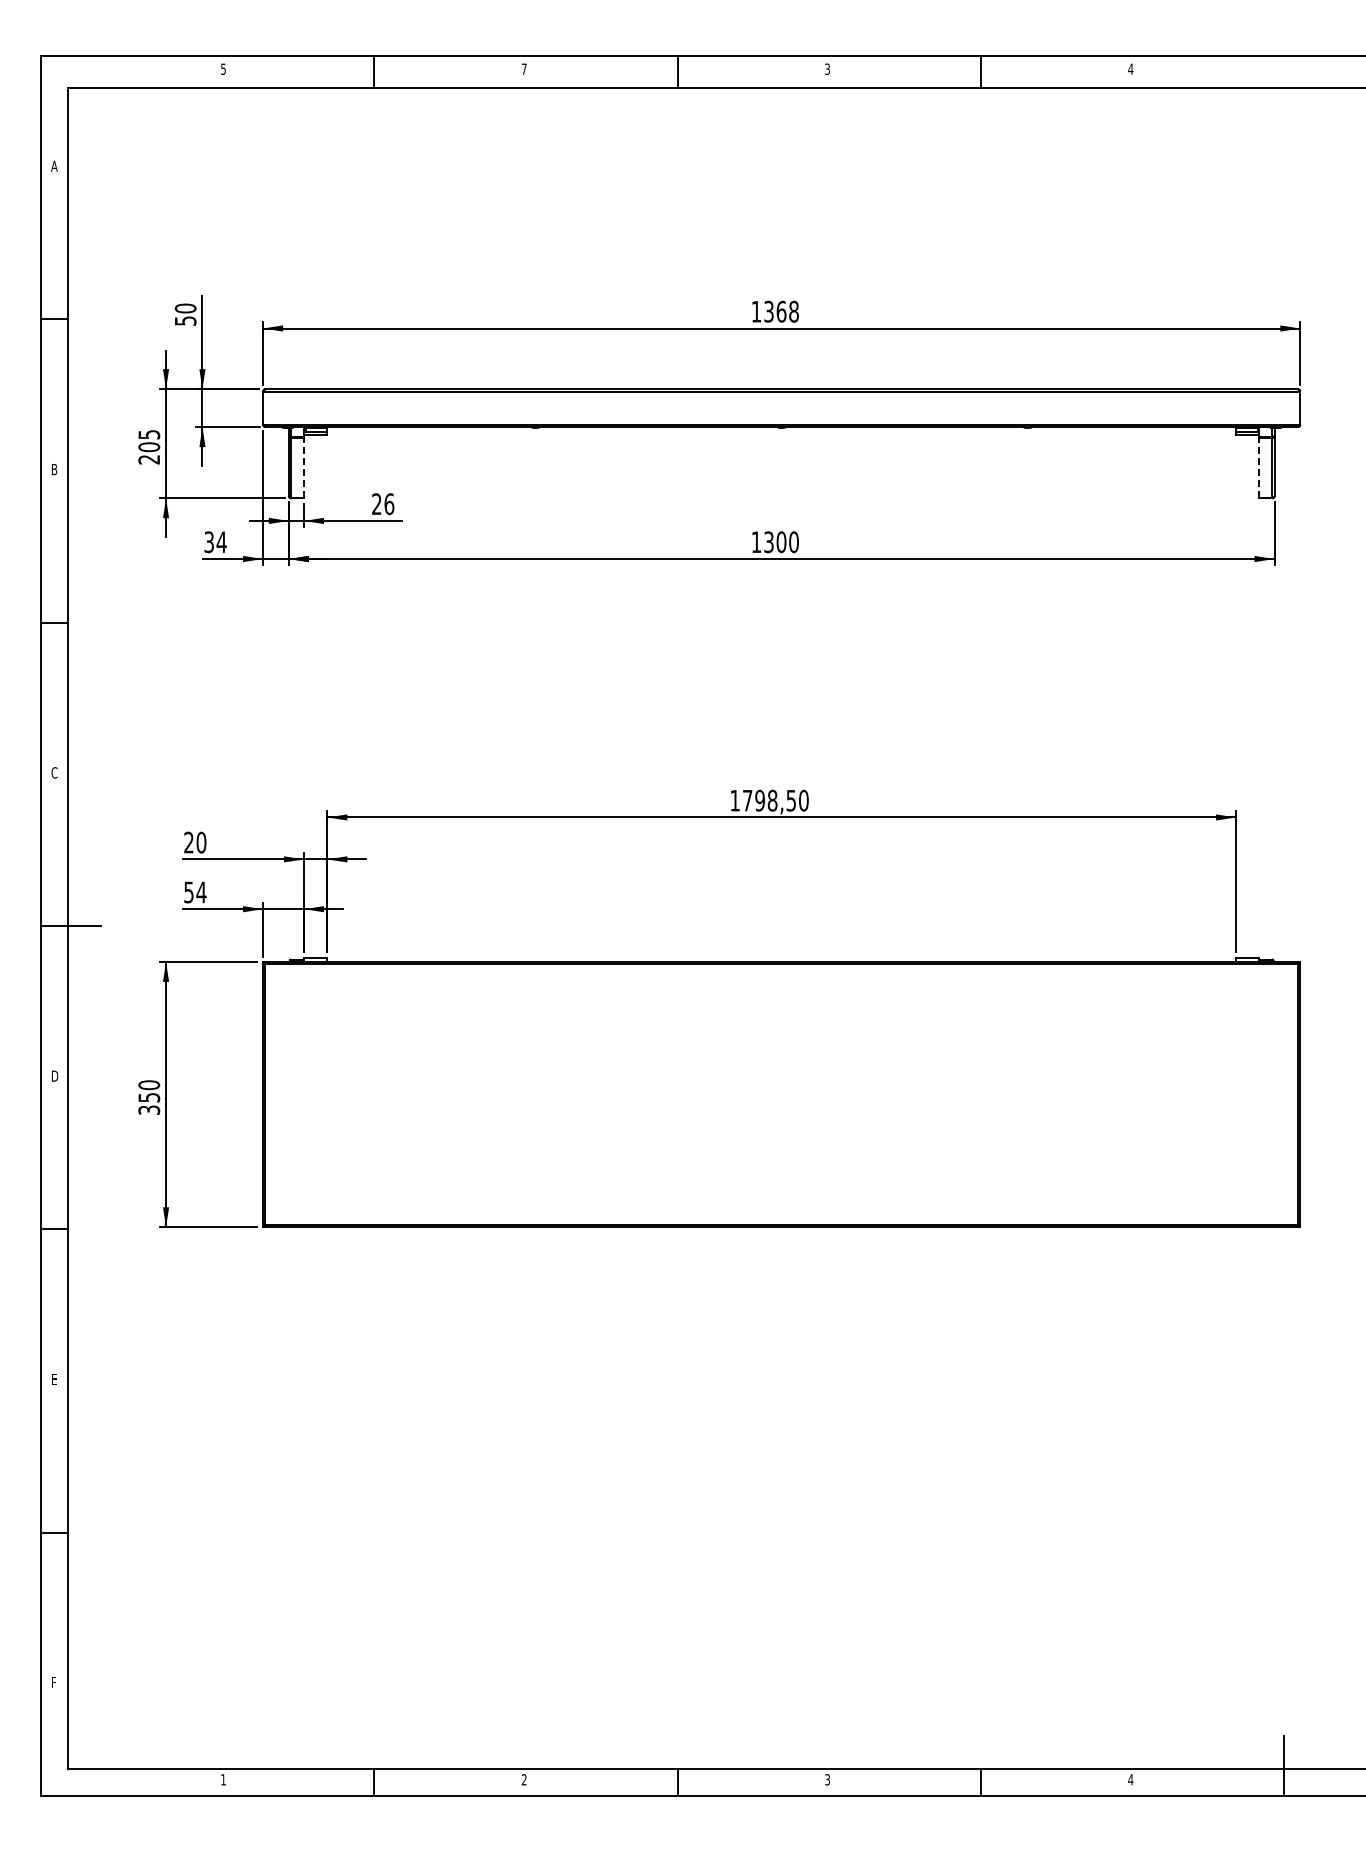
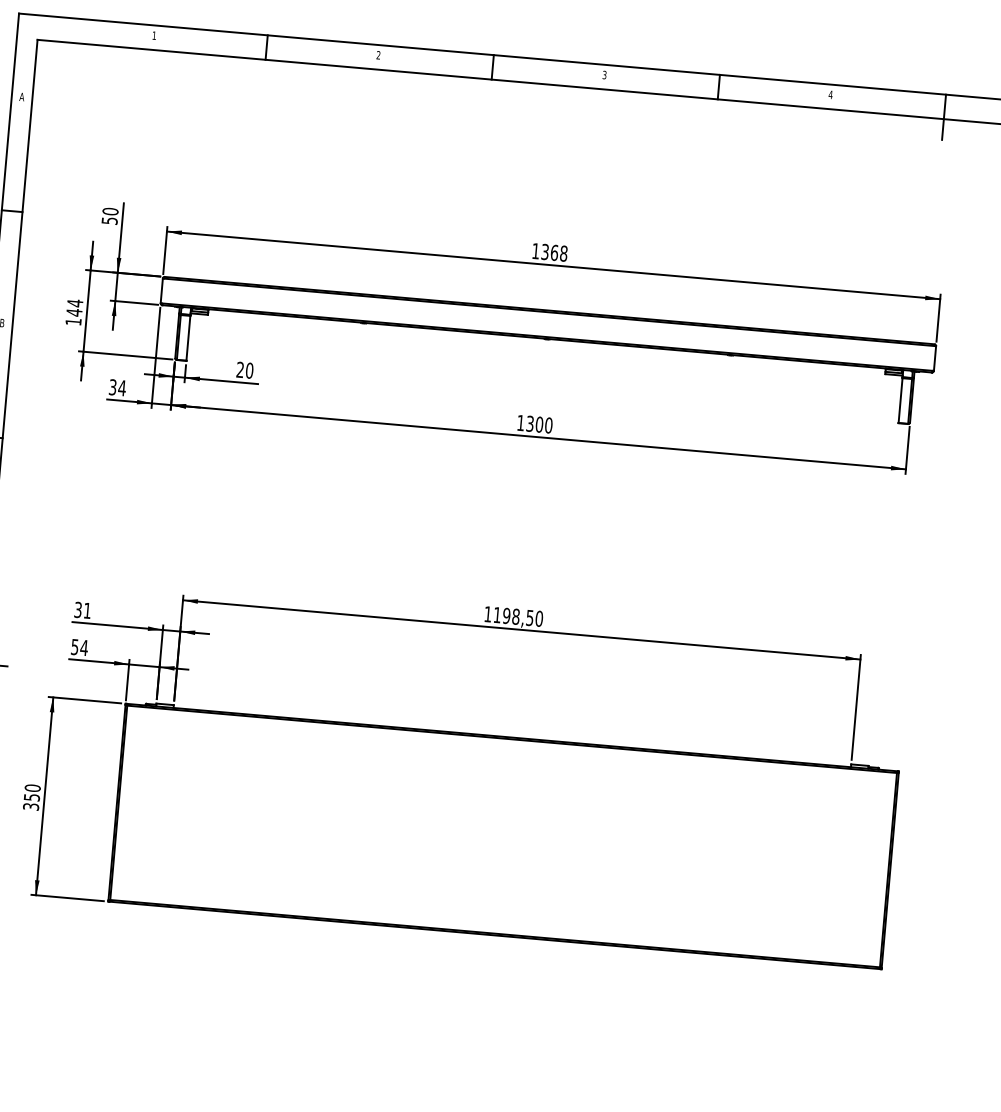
text: (223, 68) -> (154, 35), 5 -> 1
text: (523, 68) -> (378, 54), 7 -> 2
line: (1284, 85) -> (944, 117), added
text: (149, 446) -> (74, 312), 205 -> 144
line: (304, 467) -> (188, 337), dashed -> solid
line: (1259, 467) -> (900, 400), dashed -> solid
text: (389, 503) -> (249, 370), 26 -> 20
text: (747, 800) -> (497, 615), 1798,50 -> 1198,50
text: (195, 842) -> (83, 610), 20 -> 31

